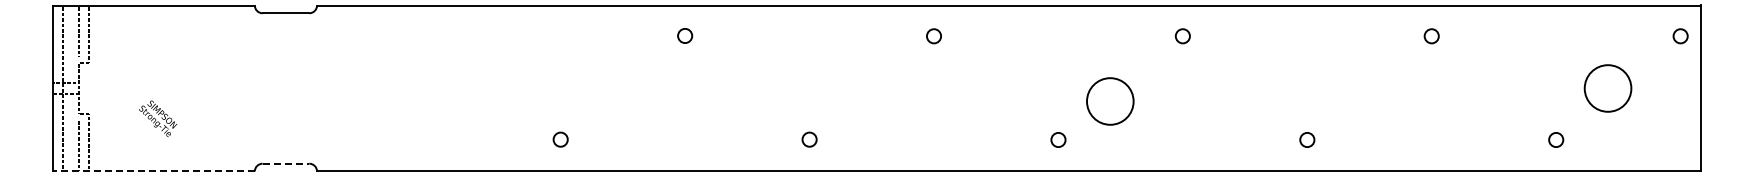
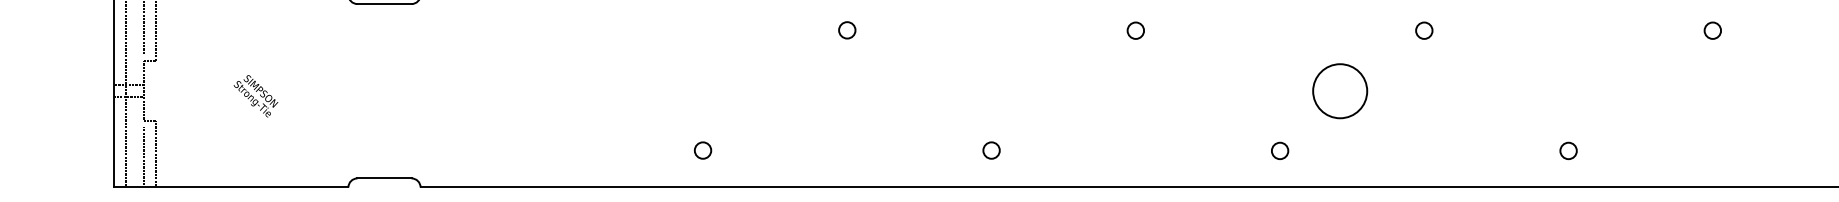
circle: (1110, 101) -> (1340, 91), moved
text: (158, 118) -> (256, 95), moved
line: (286, 163) -> (385, 178), dashed -> solid
line: (153, 171) -> (230, 187), dashed -> solid

